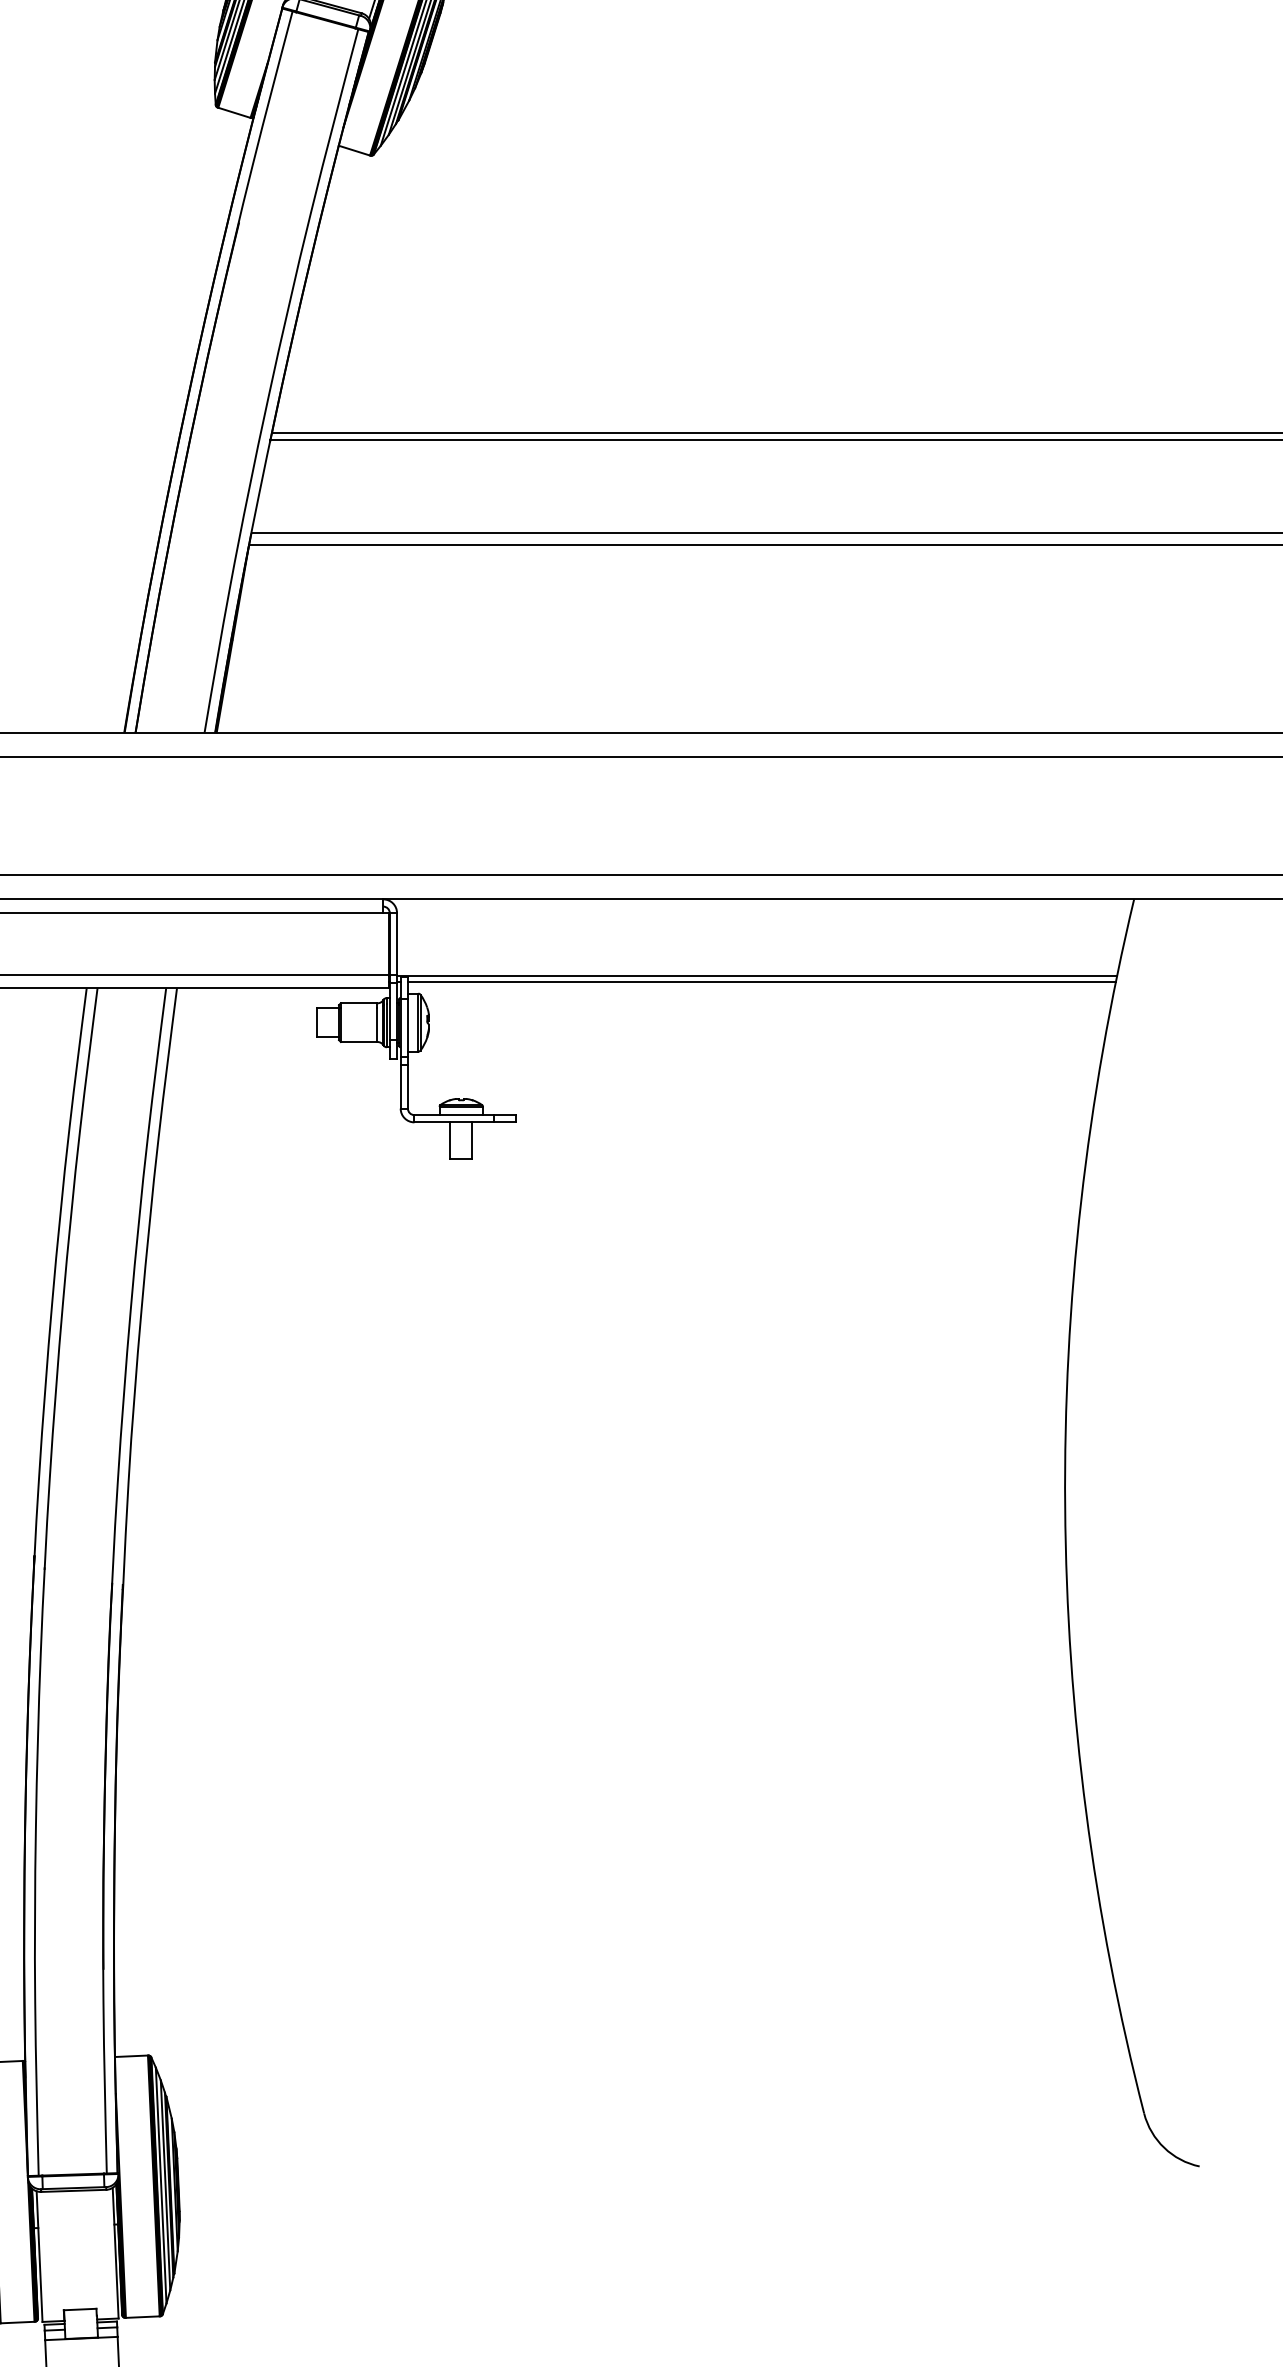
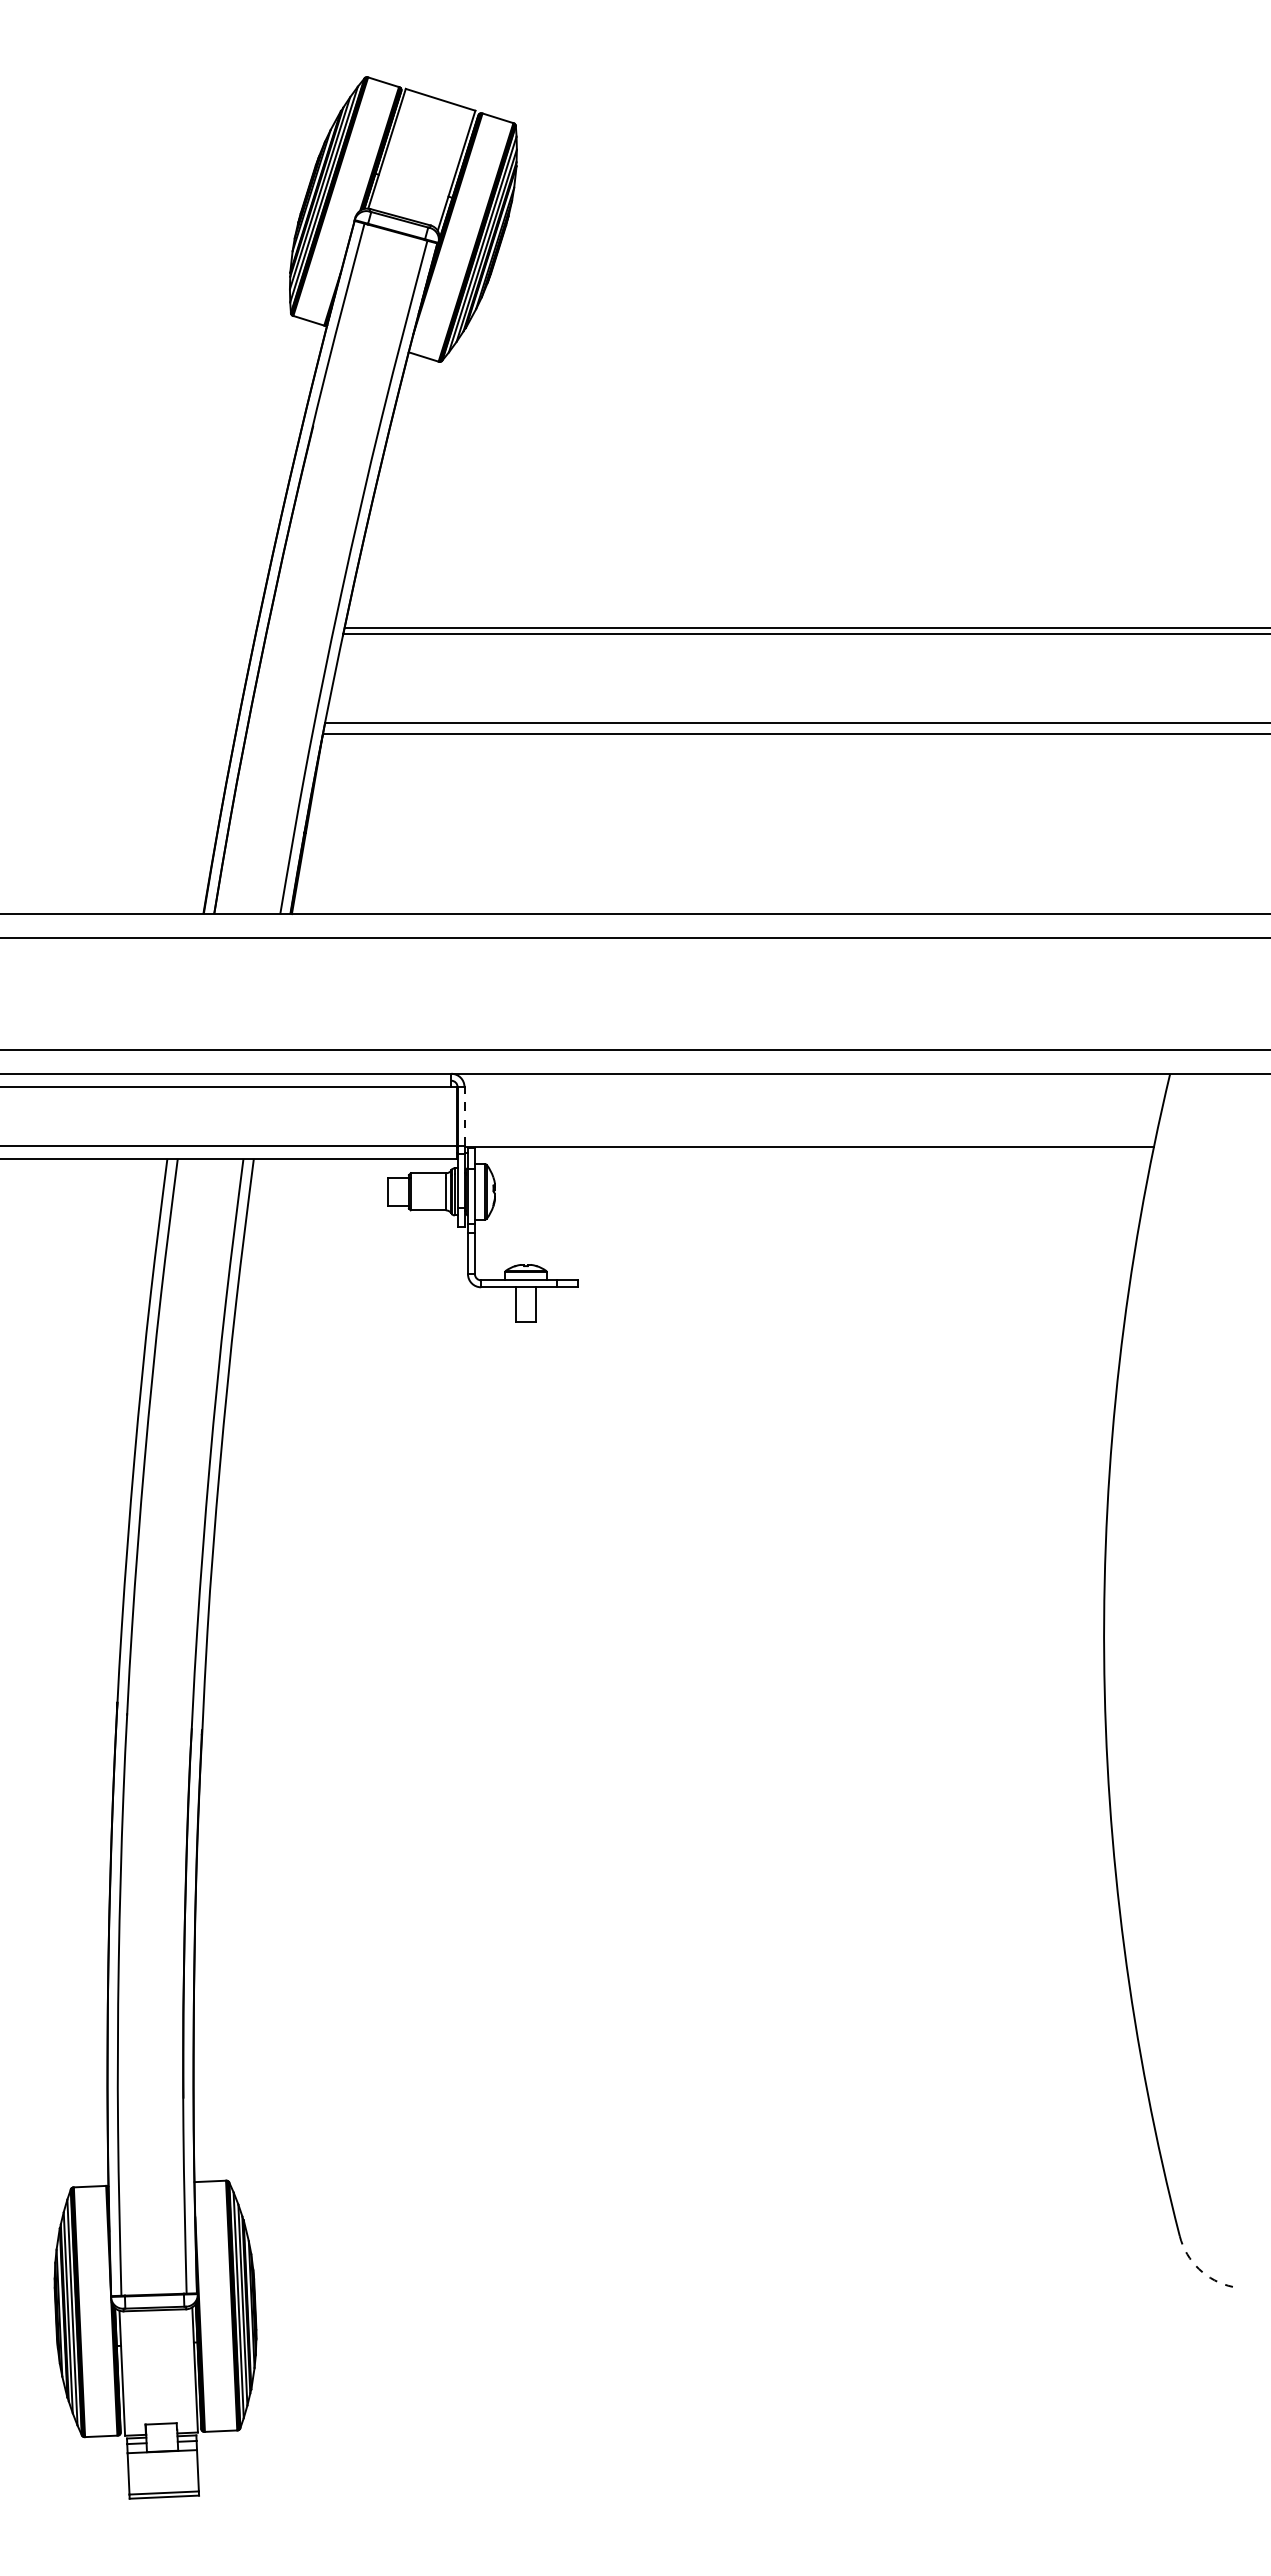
line: (397, 942) -> (464, 1115), solid -> dashed
line: (761, 982) -> (813, 1153), removed
arc: (1164, 2148) -> (1199, 2269), solid -> dashed

